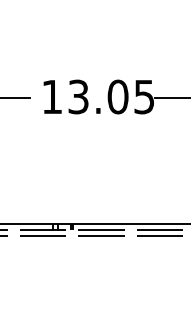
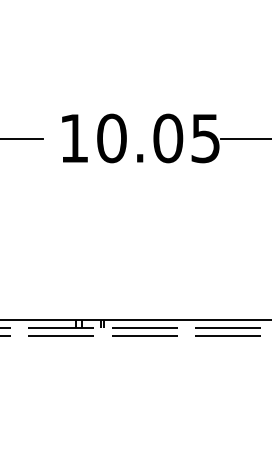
text: (78, 96) -> (111, 137), 13.05 -> 10.05

